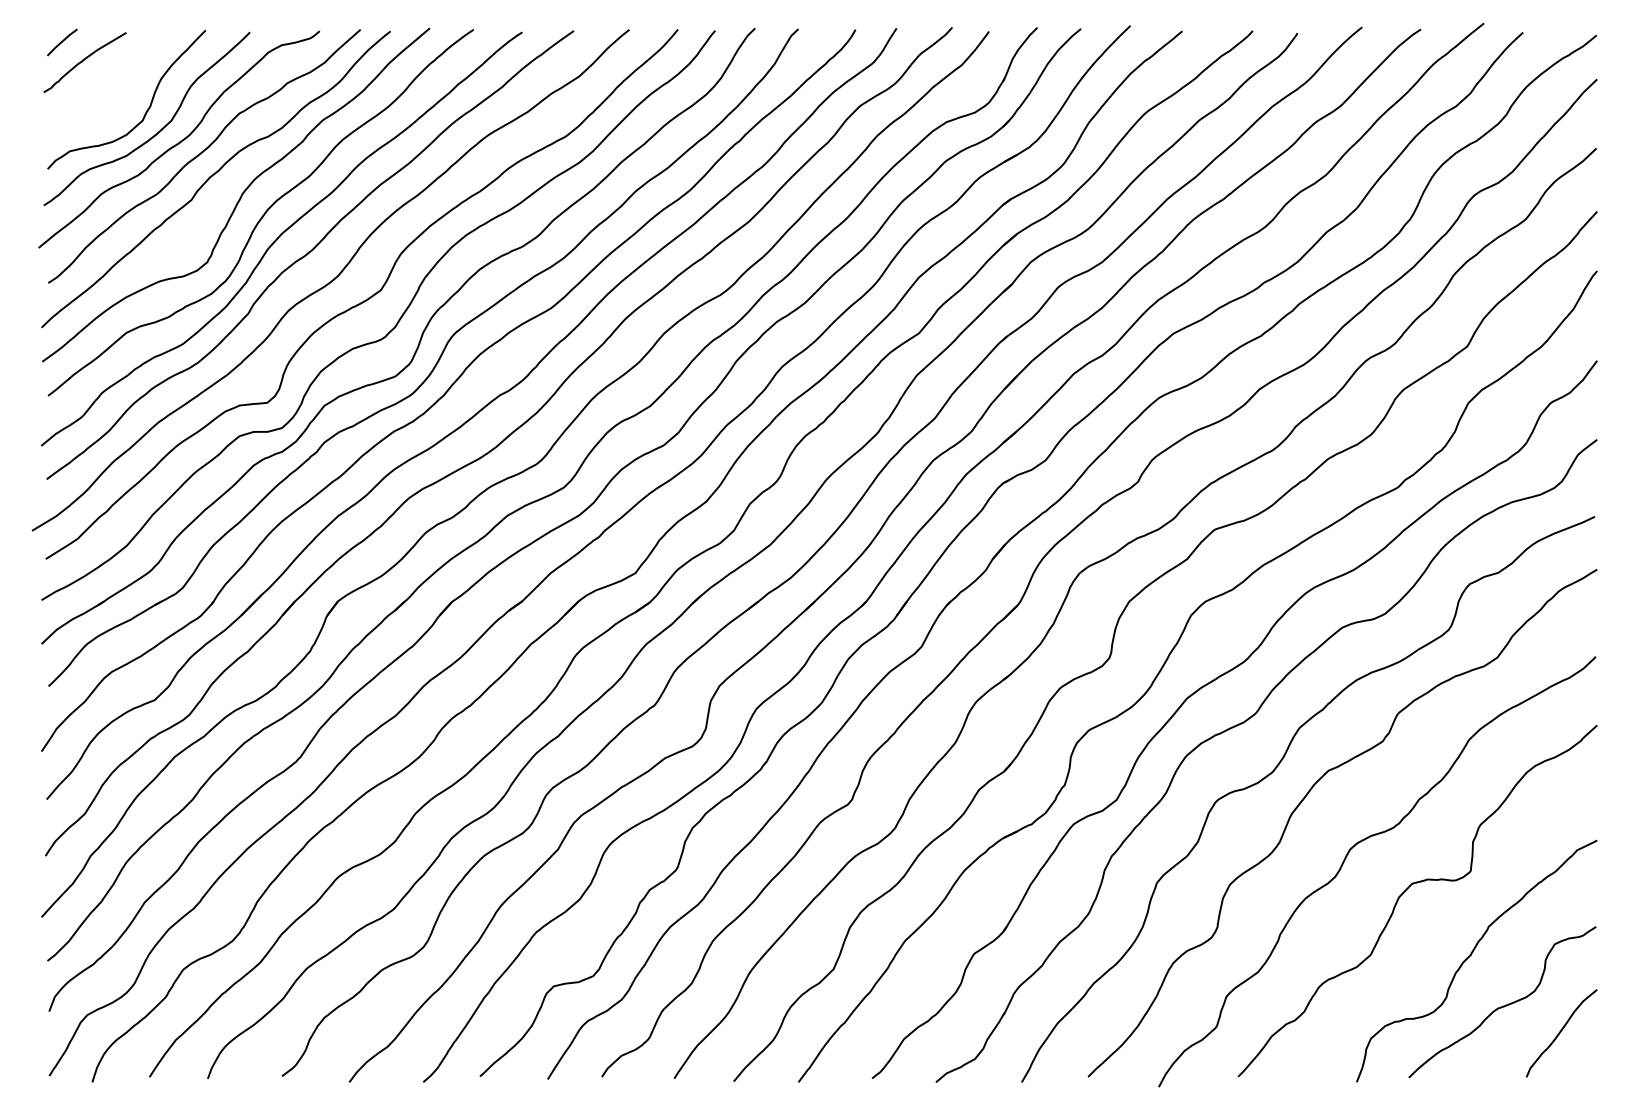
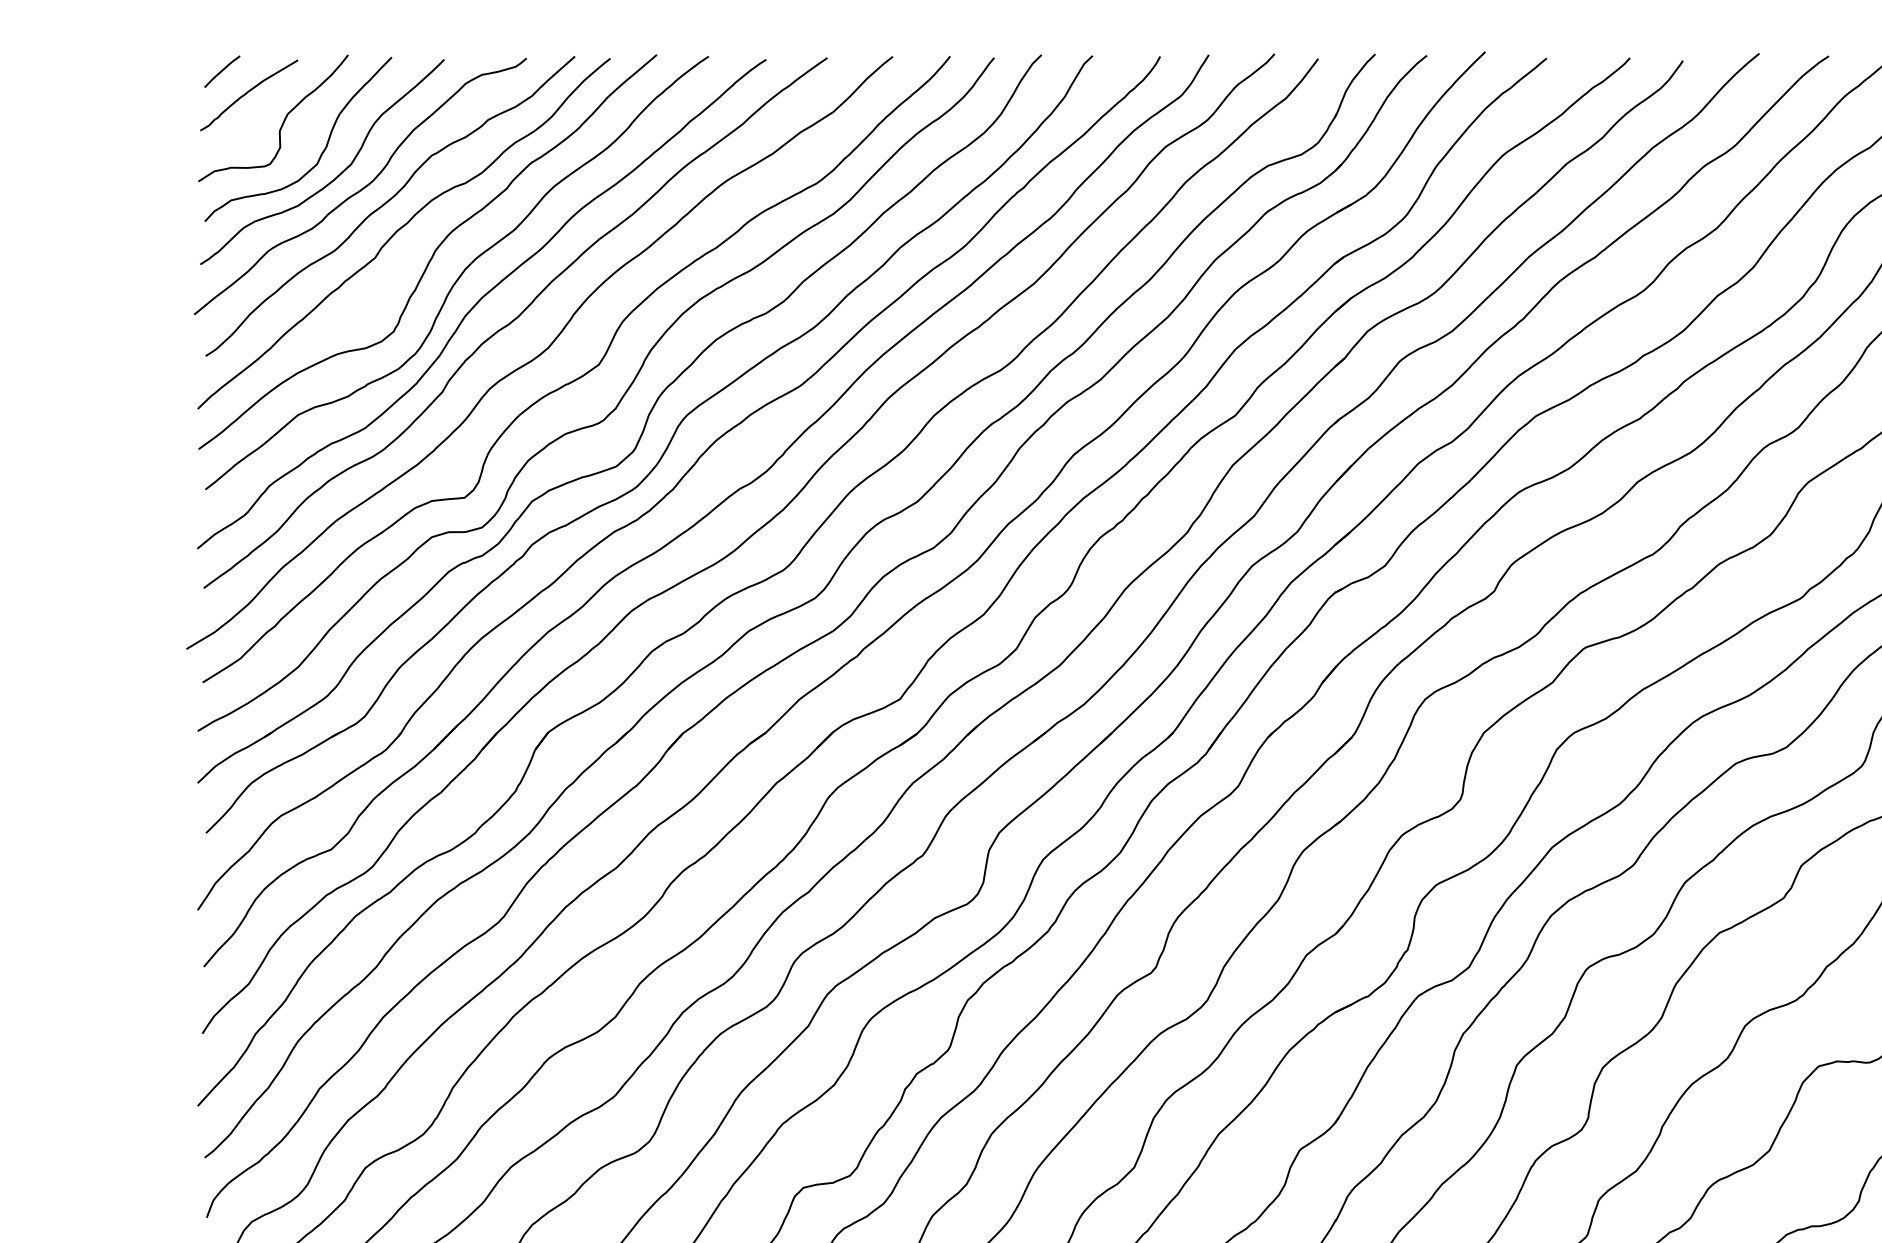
curve: (113, 84) -> (282, 121), added

